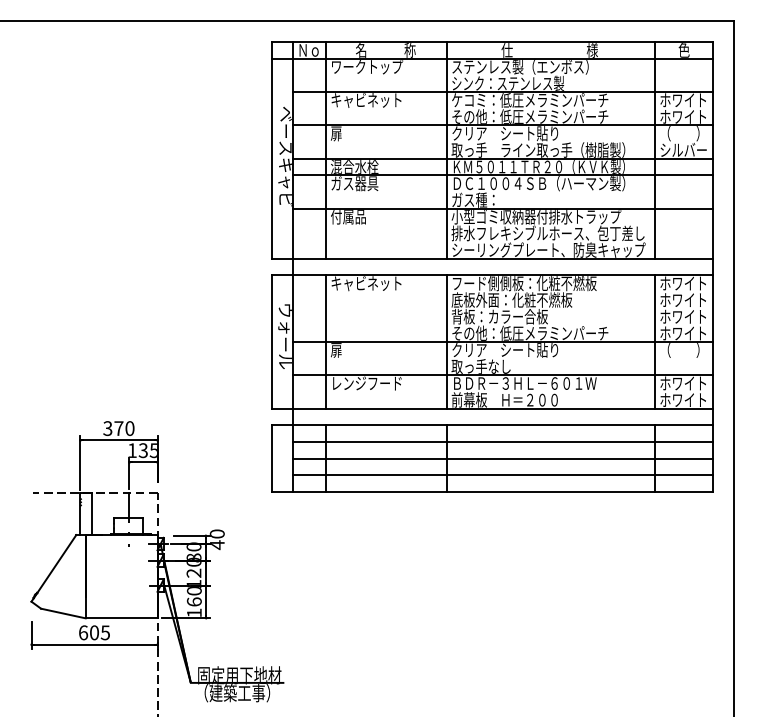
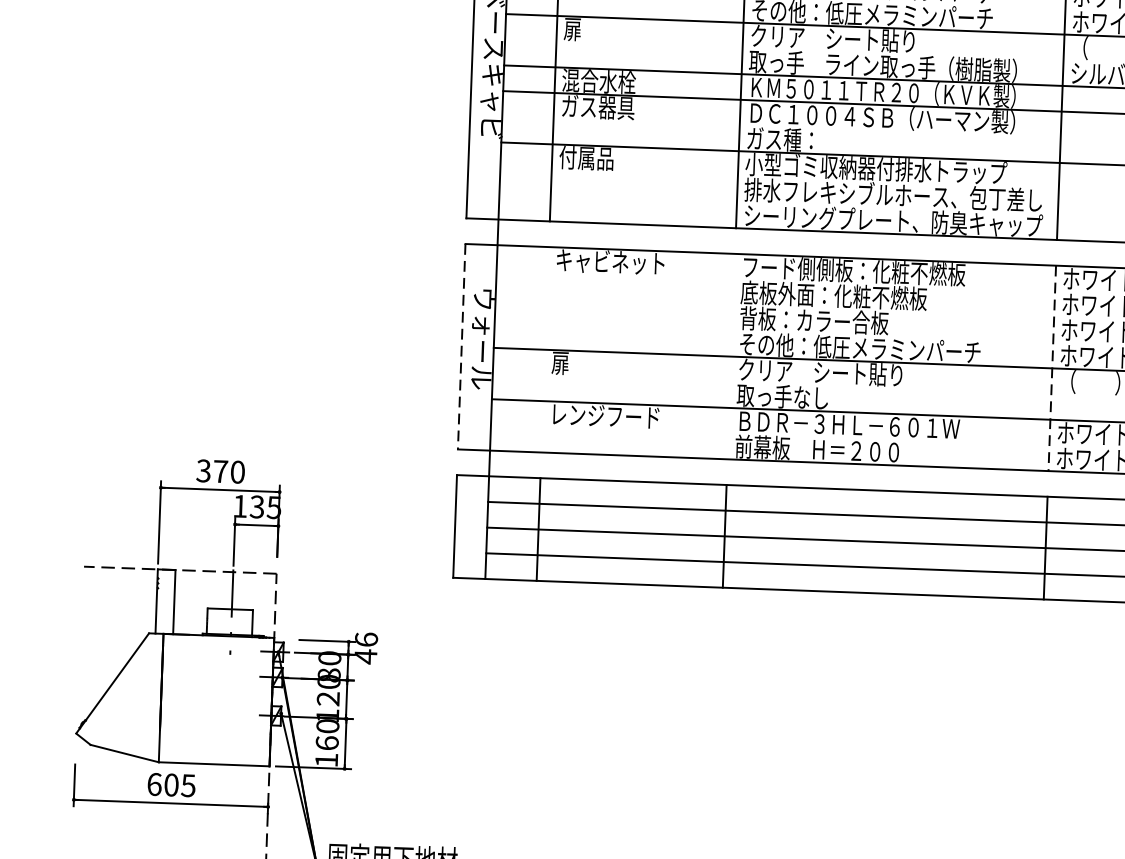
line: (272, 341) -> (462, 346), solid -> dashed
line: (326, 341) -> (545, 349), removed
line: (446, 341) -> (730, 355), removed
line: (655, 341) -> (1052, 367), solid -> dashed
text: (216, 533) -> (365, 638), 40 -> 46

